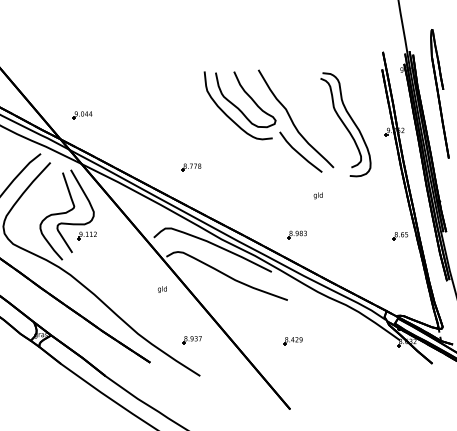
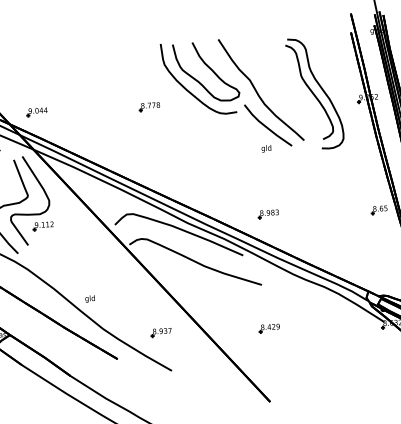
part: (82, 115) -> (37, 112), moved
part: (191, 167) -> (149, 106), moved
text: (317, 195) -> (265, 148), moved
text: (162, 289) -> (90, 298), moved

